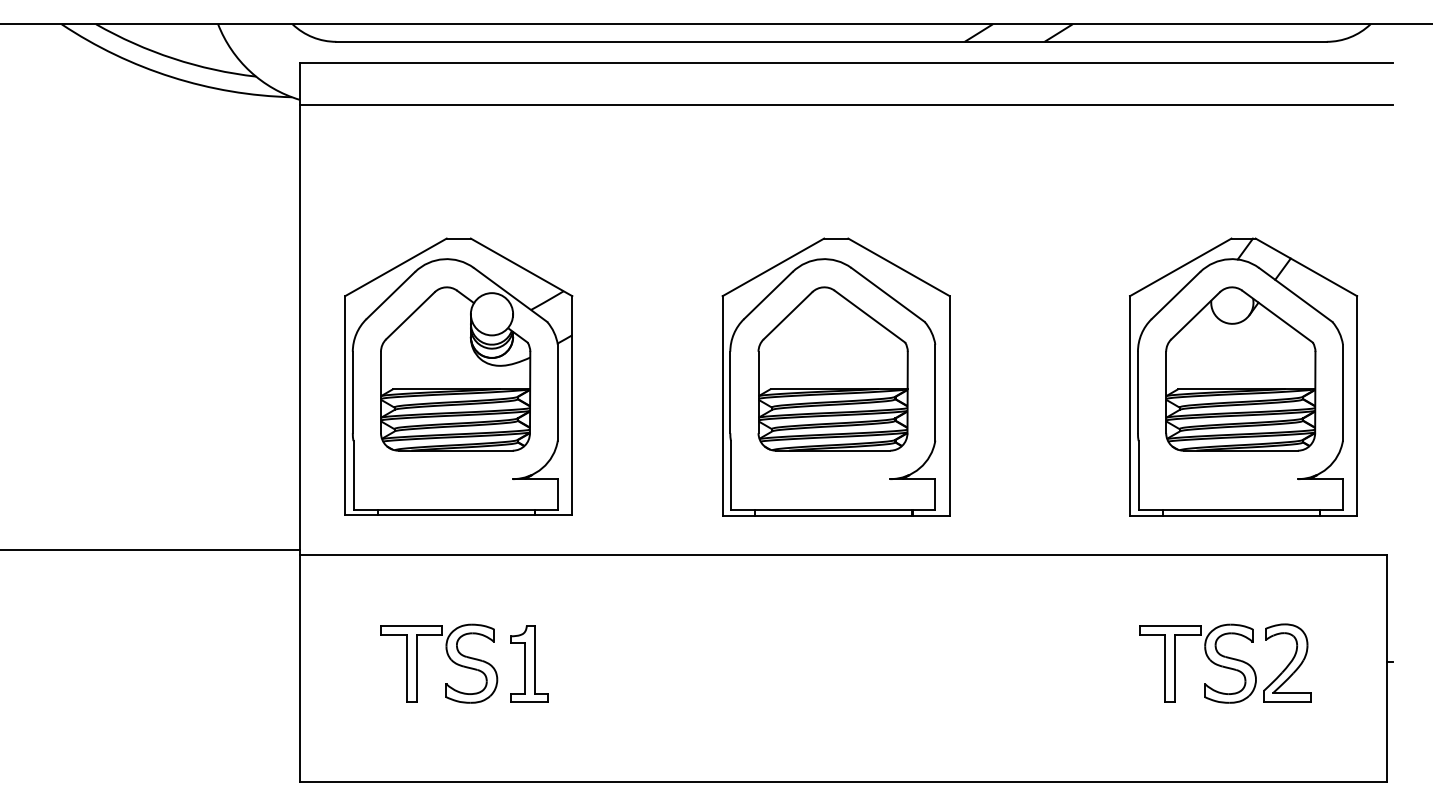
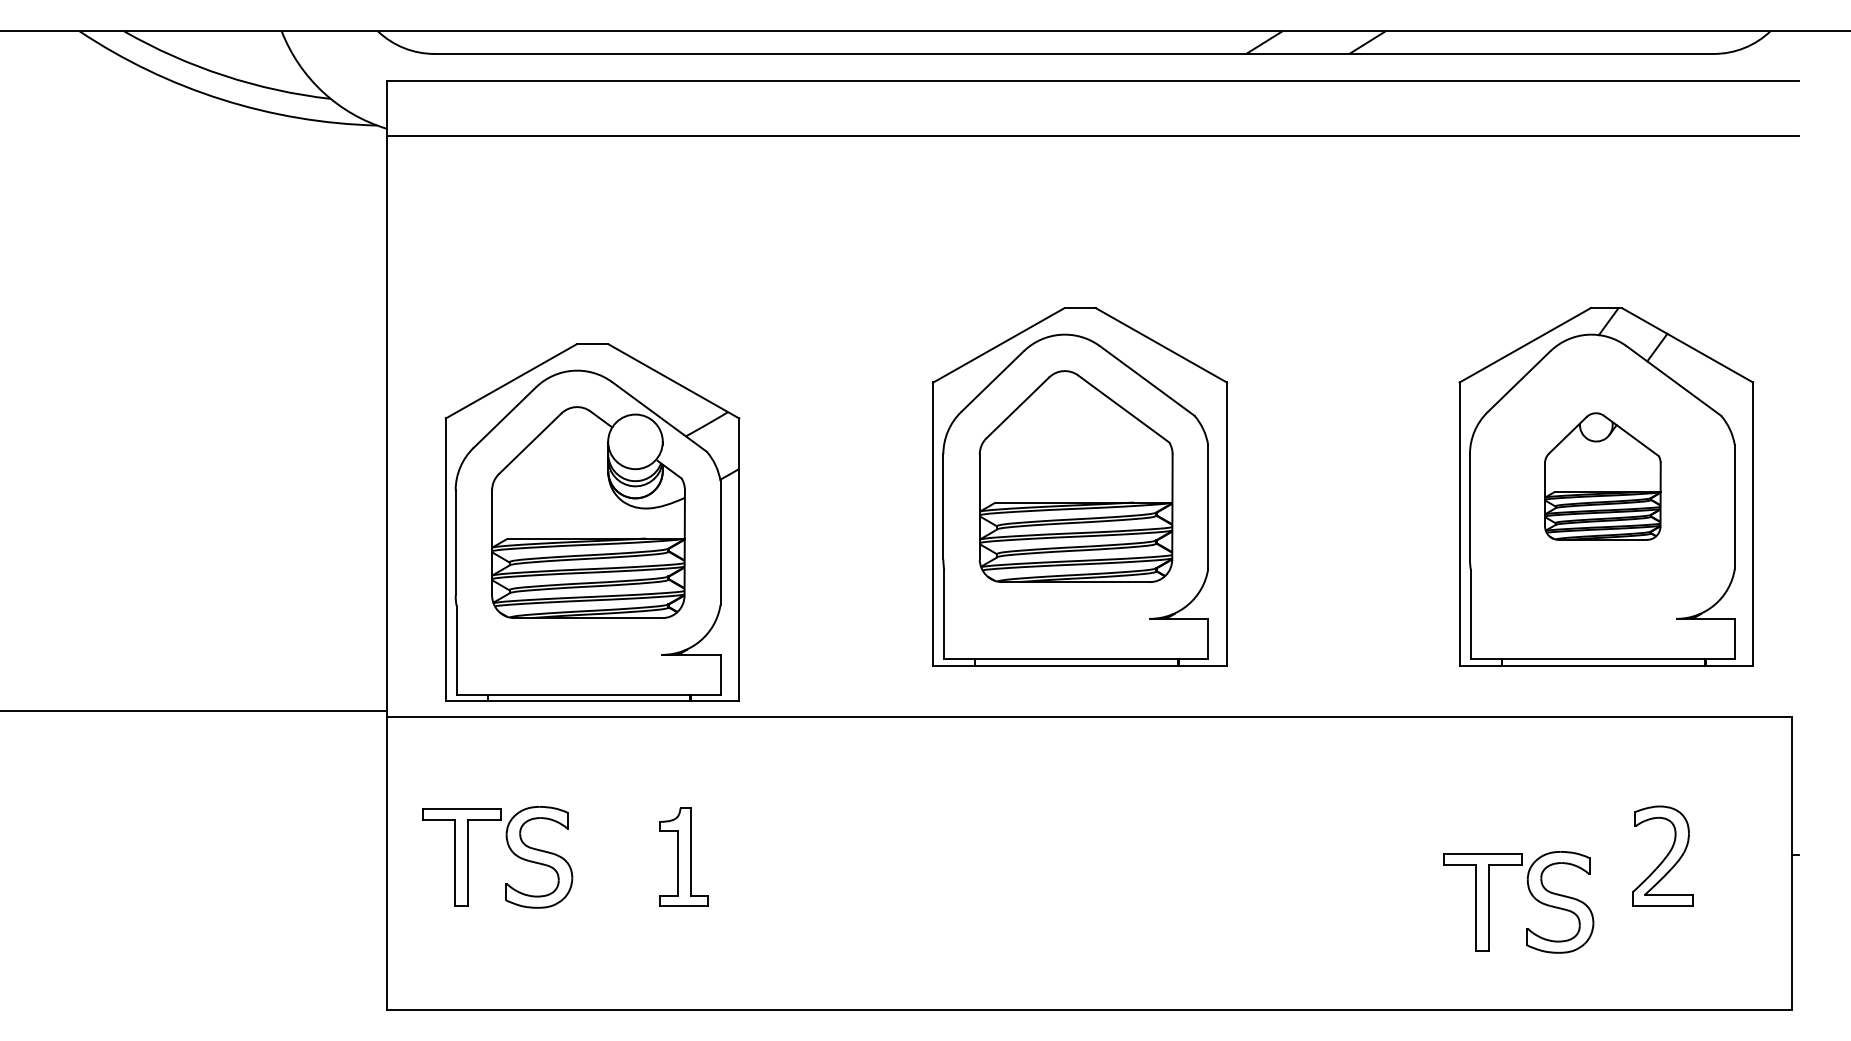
part: (1240, 368) -> (1602, 476), size x0.6
part: (458, 376) -> (592, 522), moved
part: (448, 657) -> (509, 849), moved
part: (1207, 657) -> (1530, 894), moved

